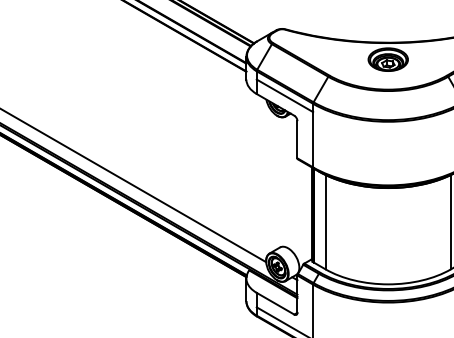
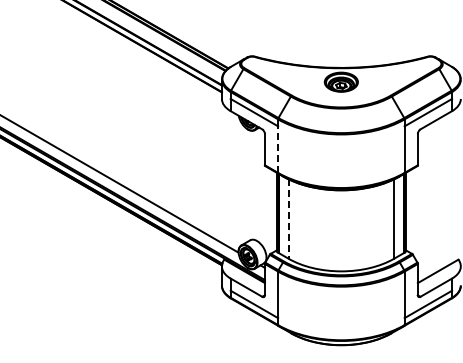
line: (313, 139) -> (278, 149), solid -> dashed
line: (325, 222) -> (288, 219), solid -> dashed

